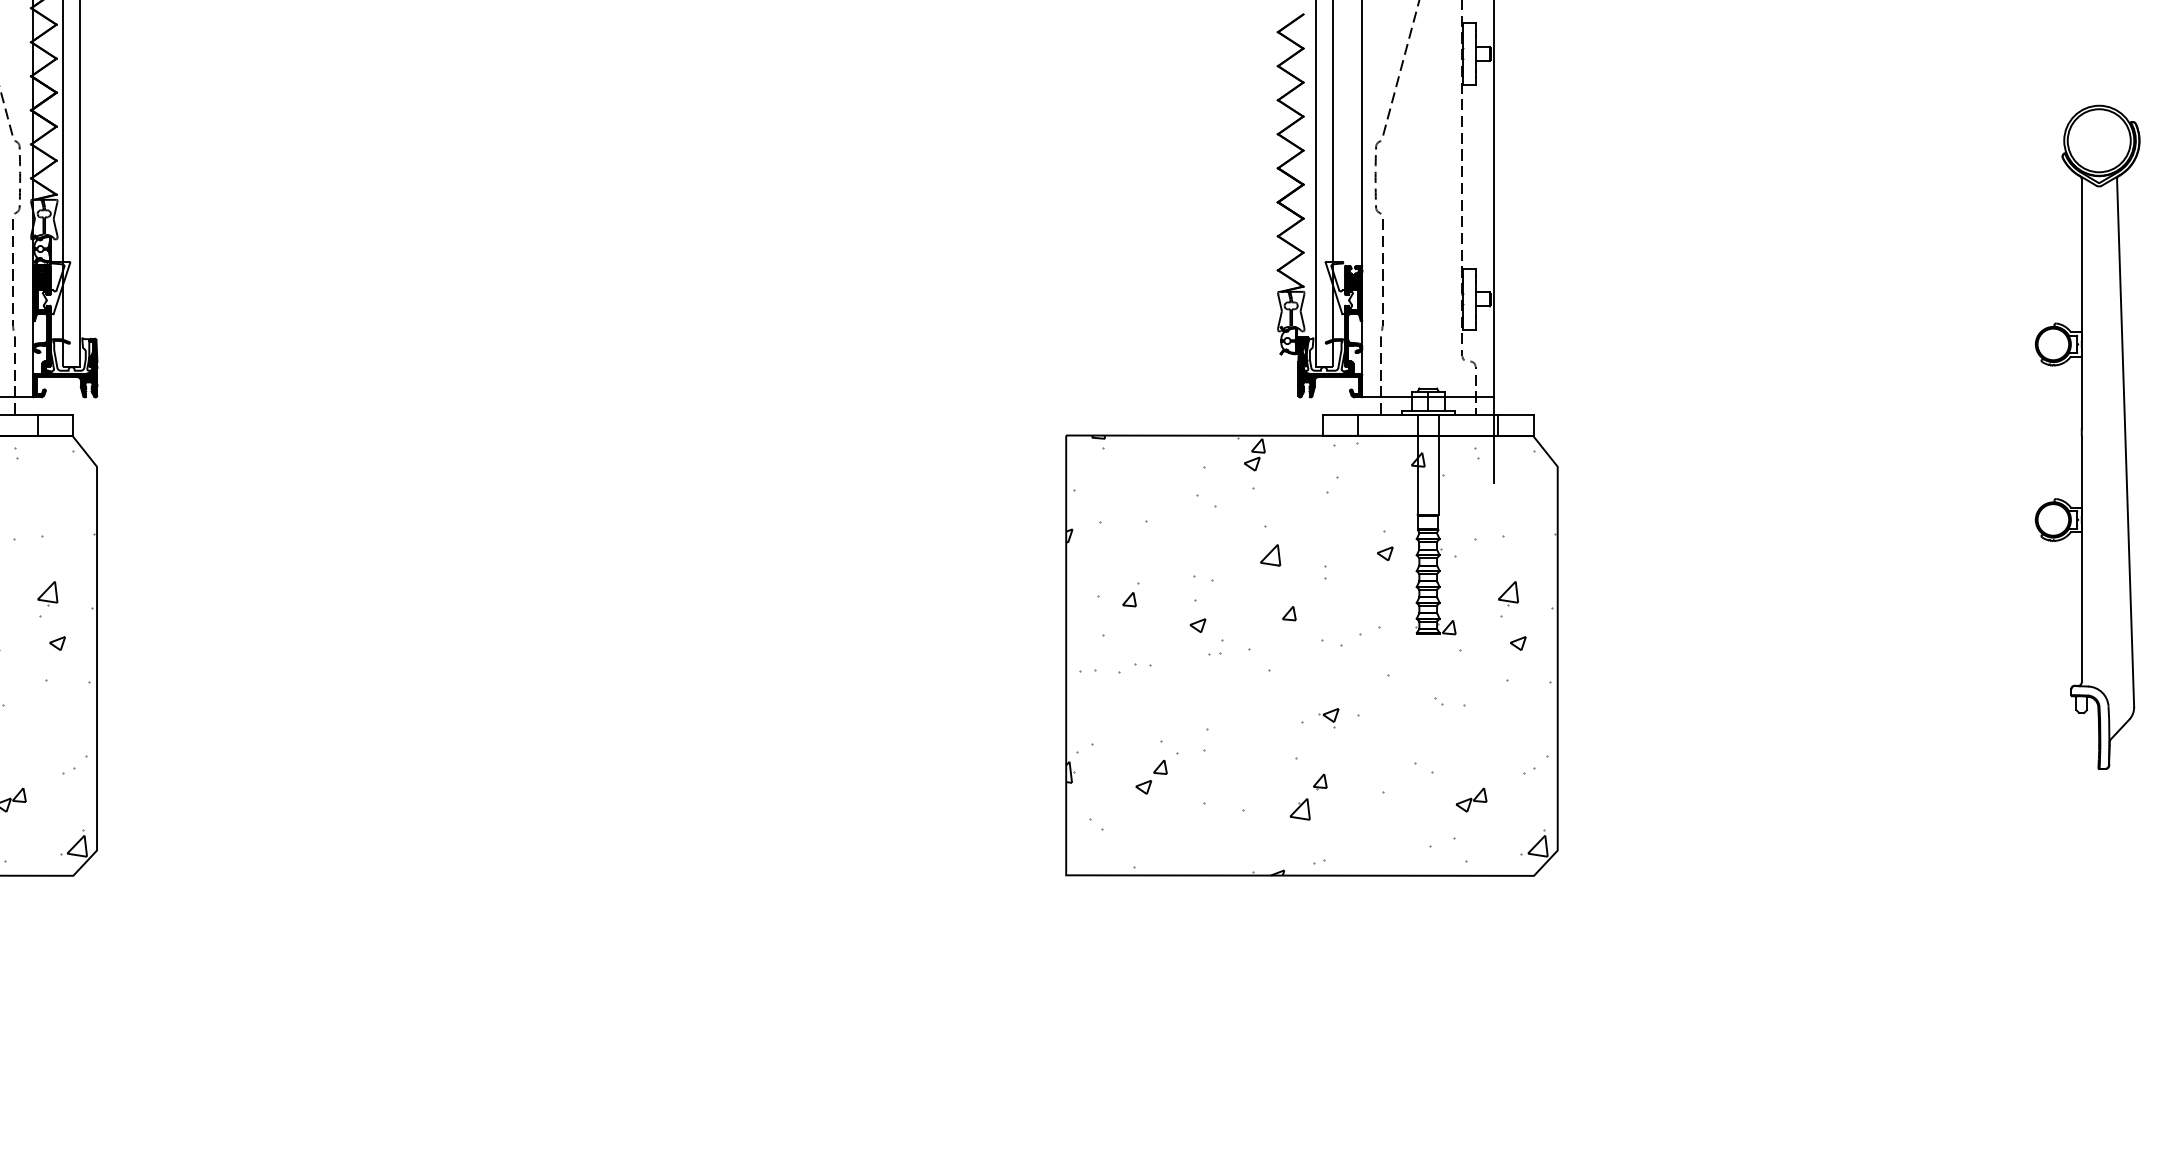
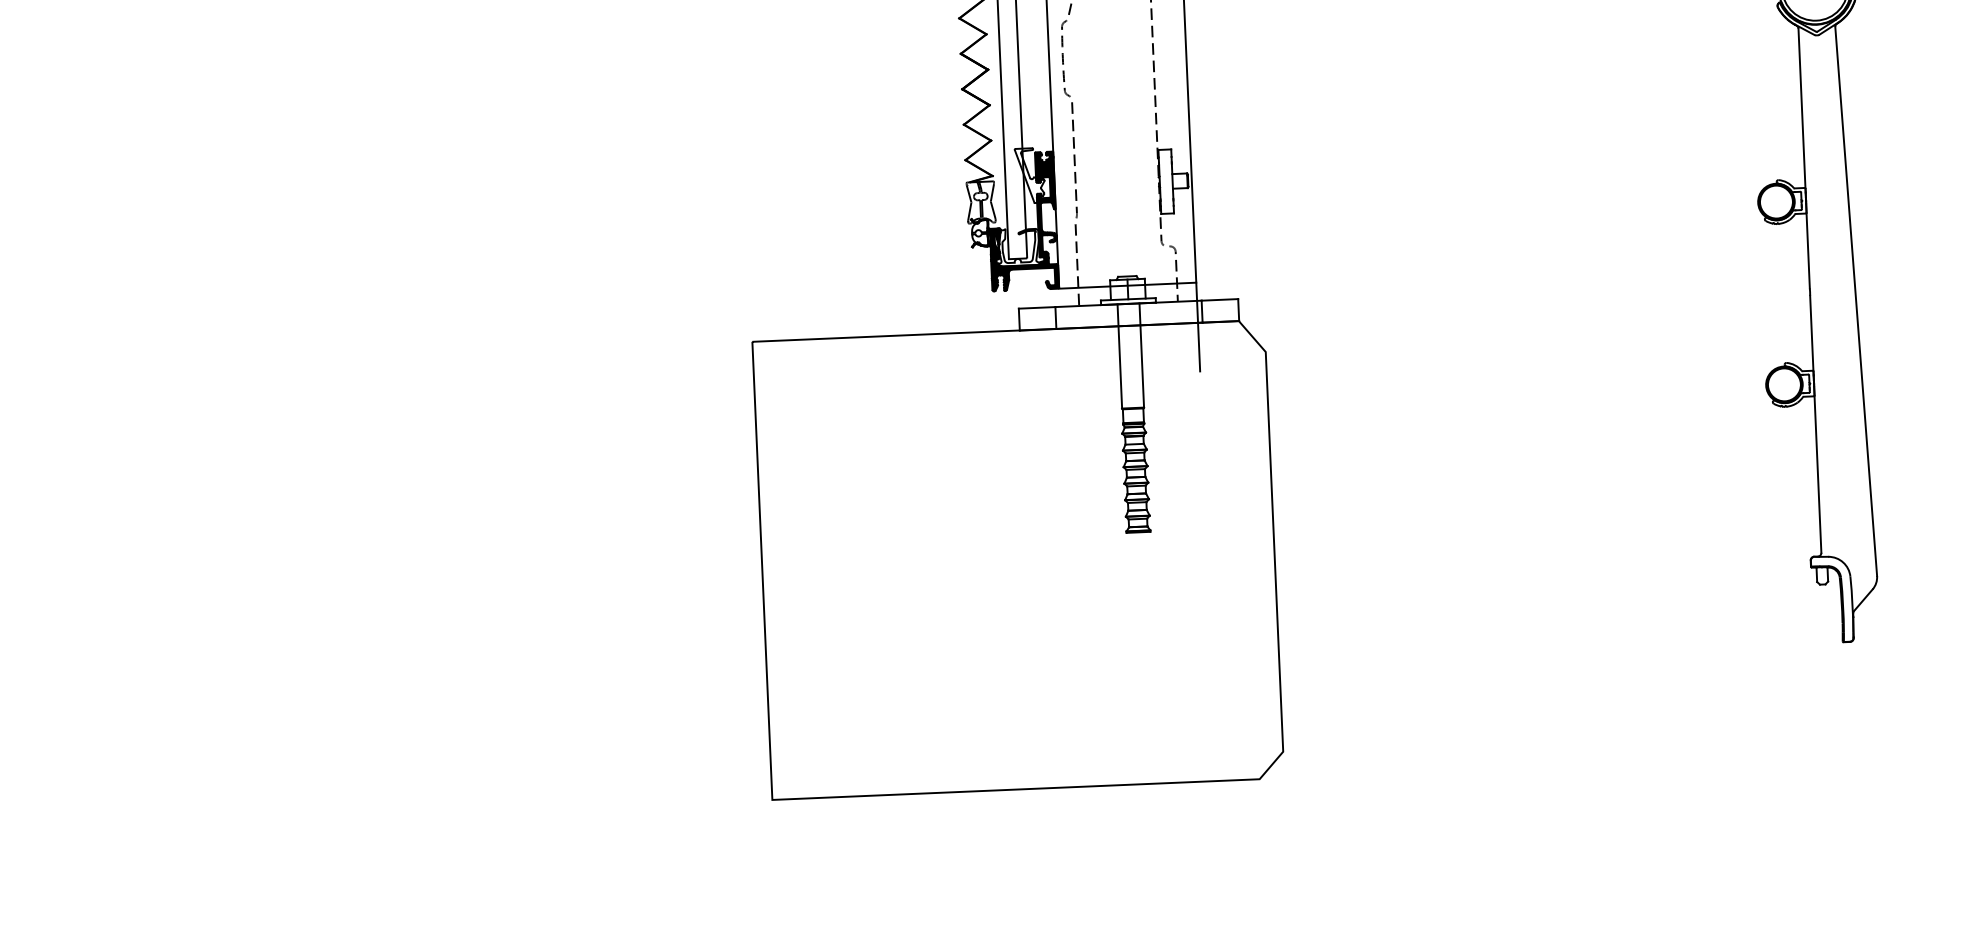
hatch: (1310, 655) -> (1016, 559), removed

